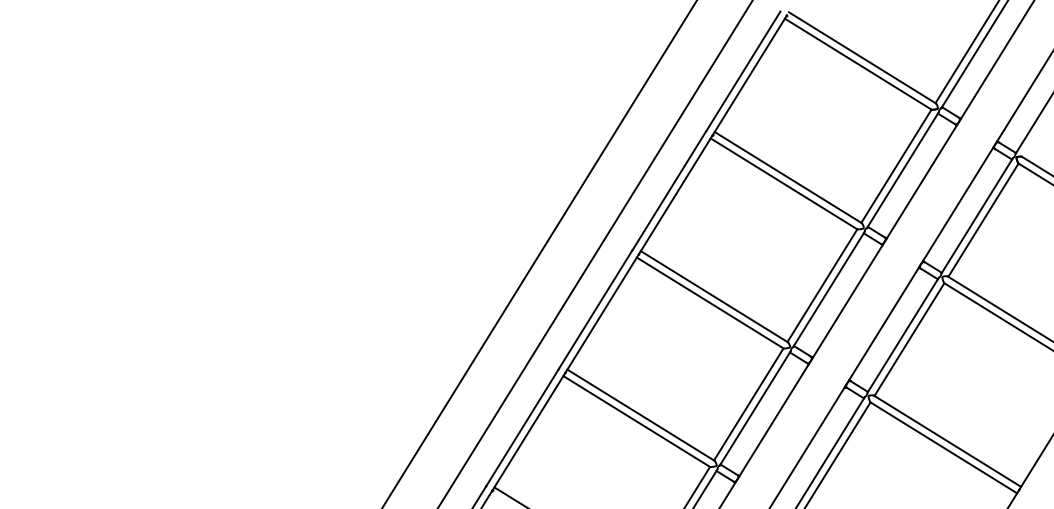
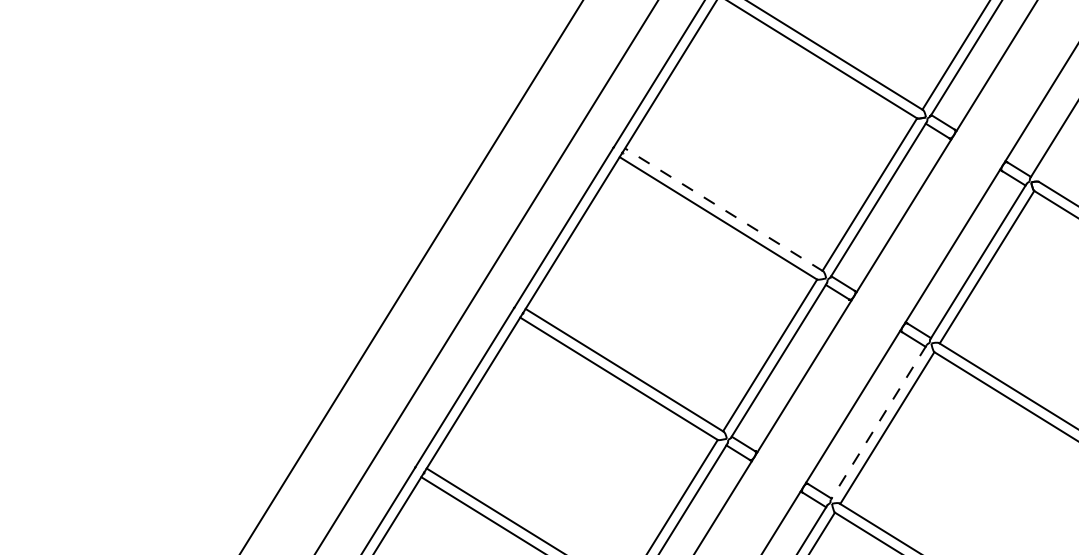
line: (788, 177) -> (724, 209), solid -> dashed
line: (902, 335) -> (877, 422), solid -> dashed

